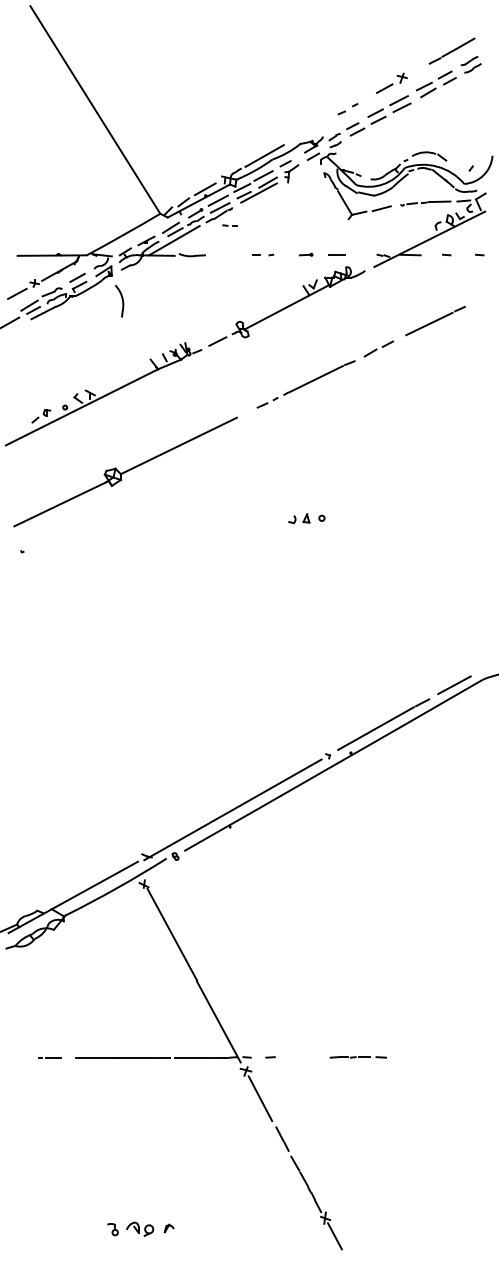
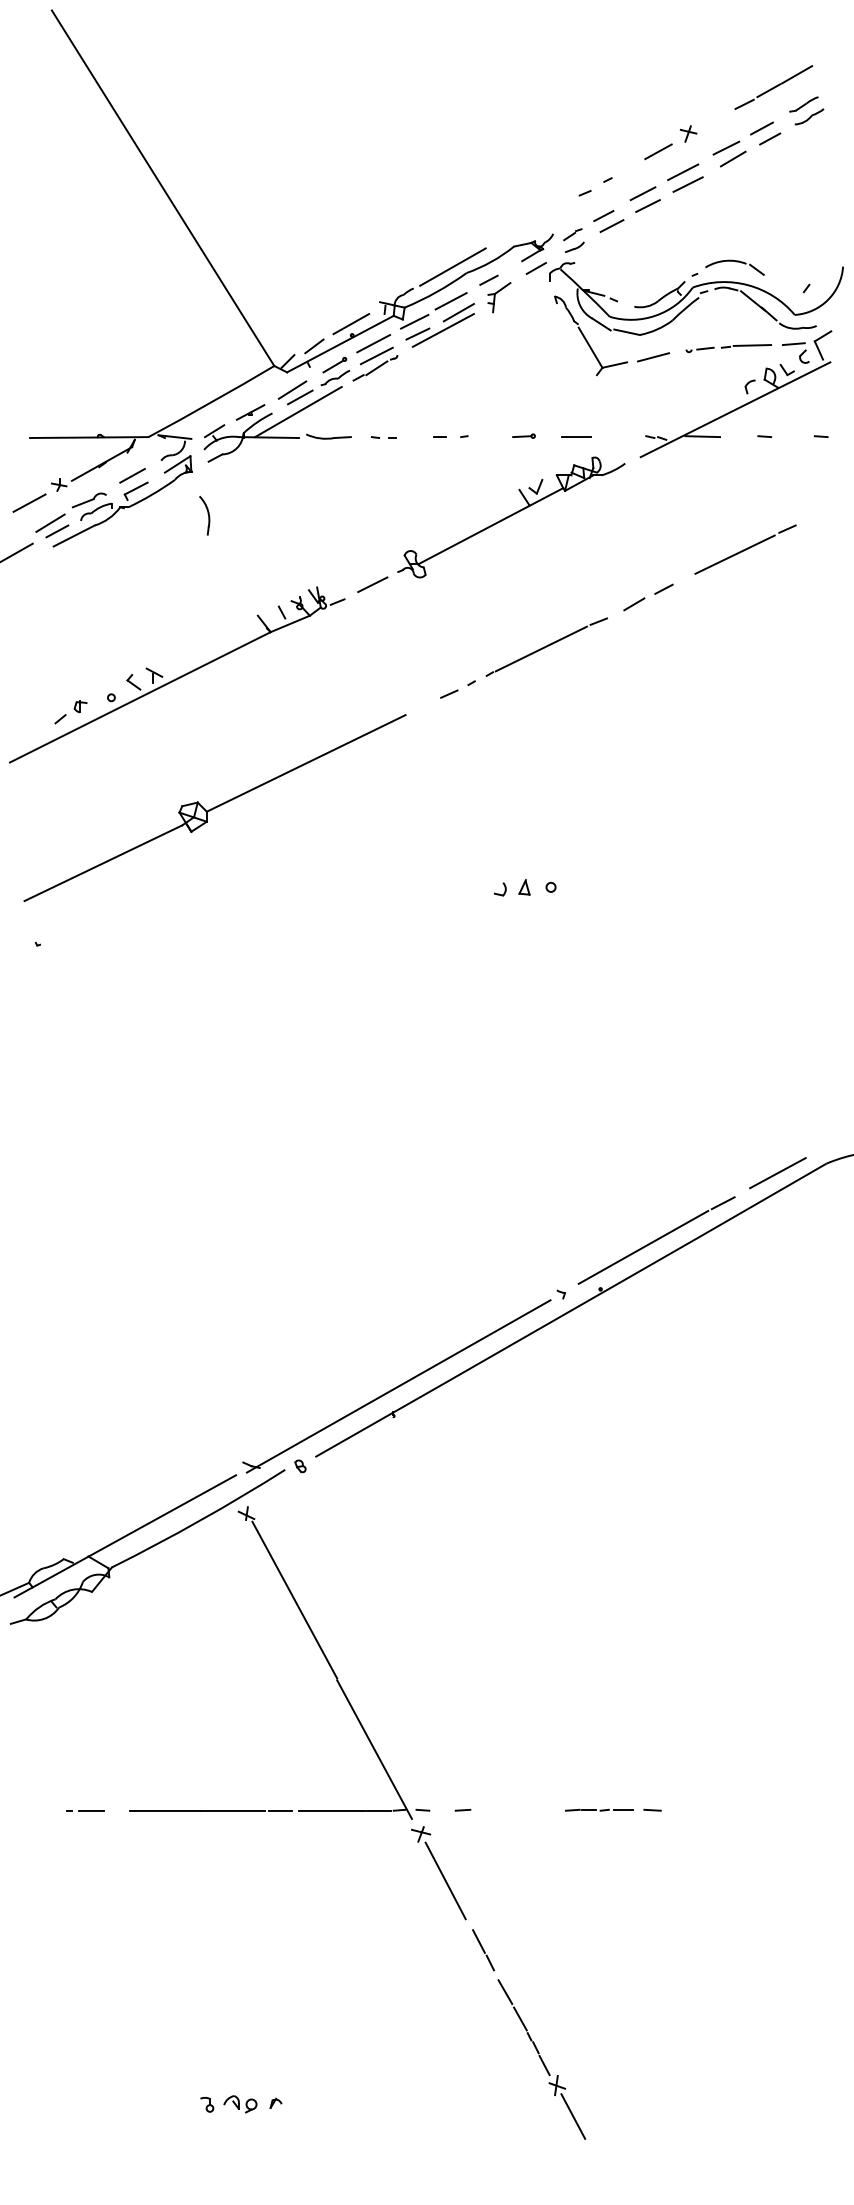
line: (228, 225) -> (380, 437), moved
part: (119, 301) -> (204, 516), size x0.71
part: (141, 1228) -> (242, 2103), size x0.71

